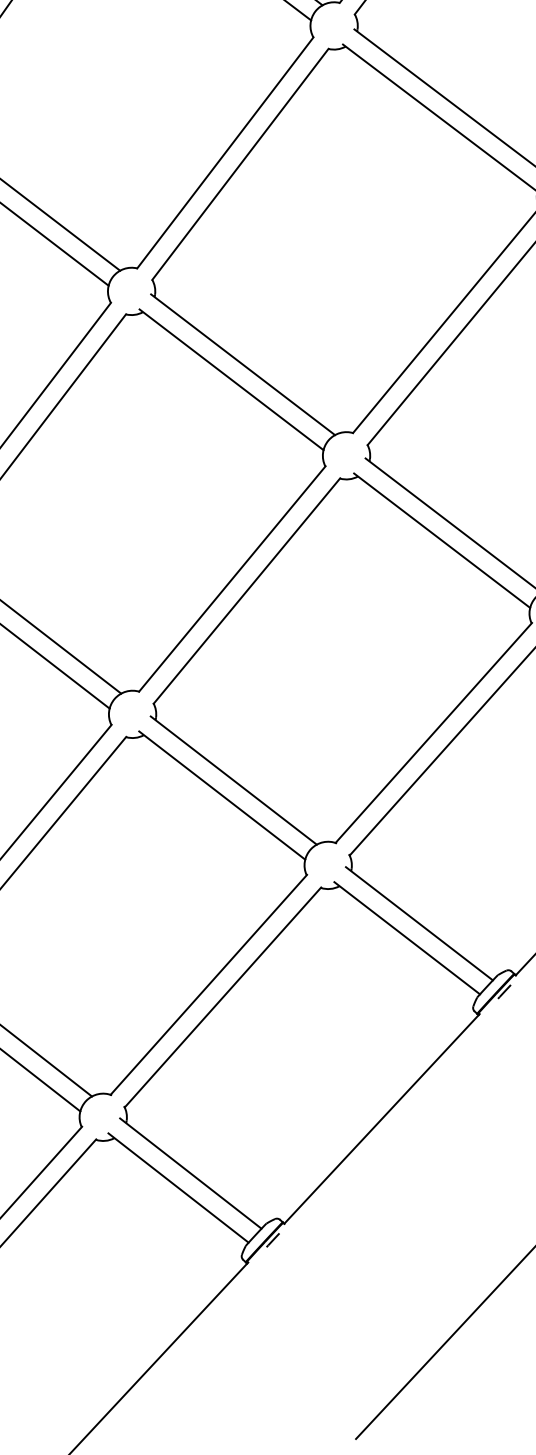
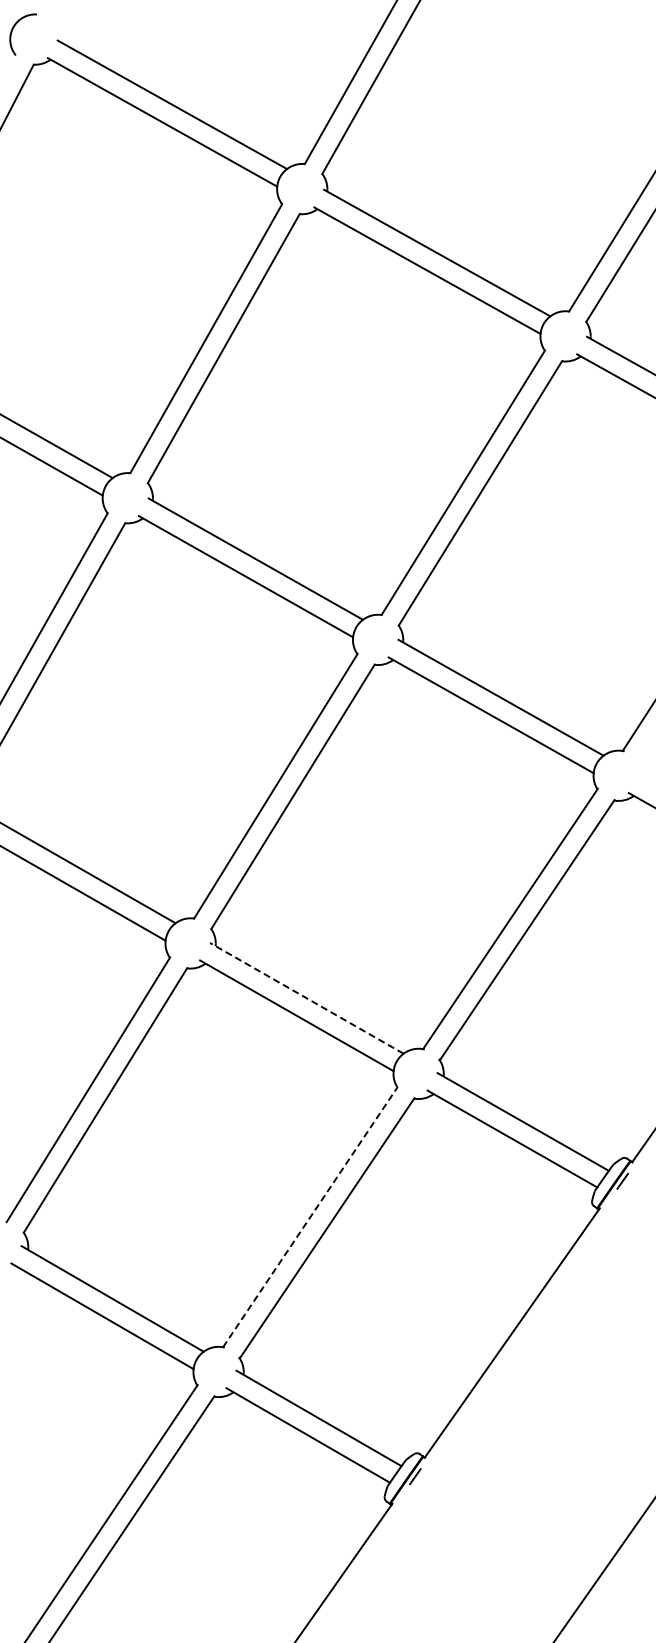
line: (233, 780) -> (306, 998), solid -> dashed
line: (208, 985) -> (310, 1217), solid -> dashed

